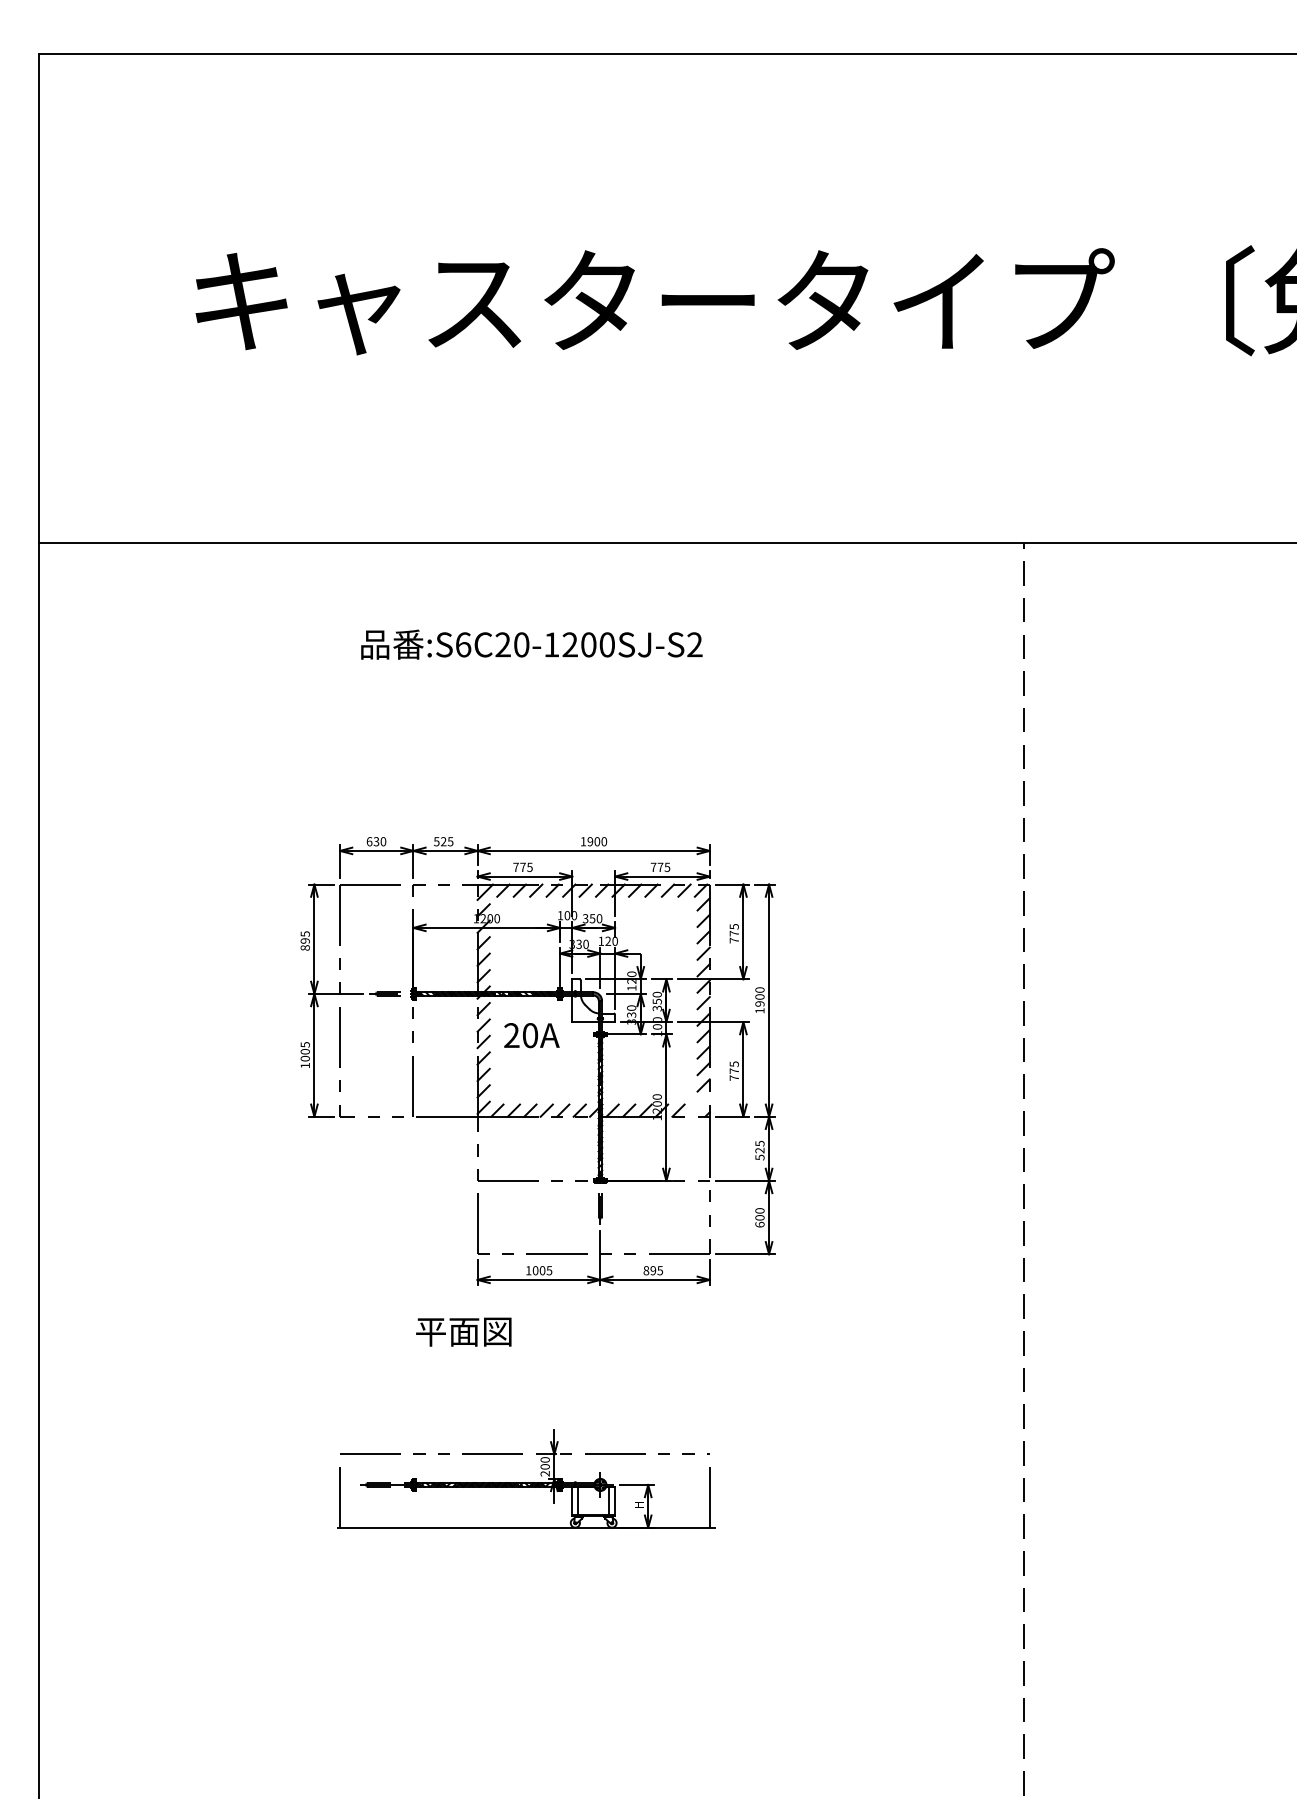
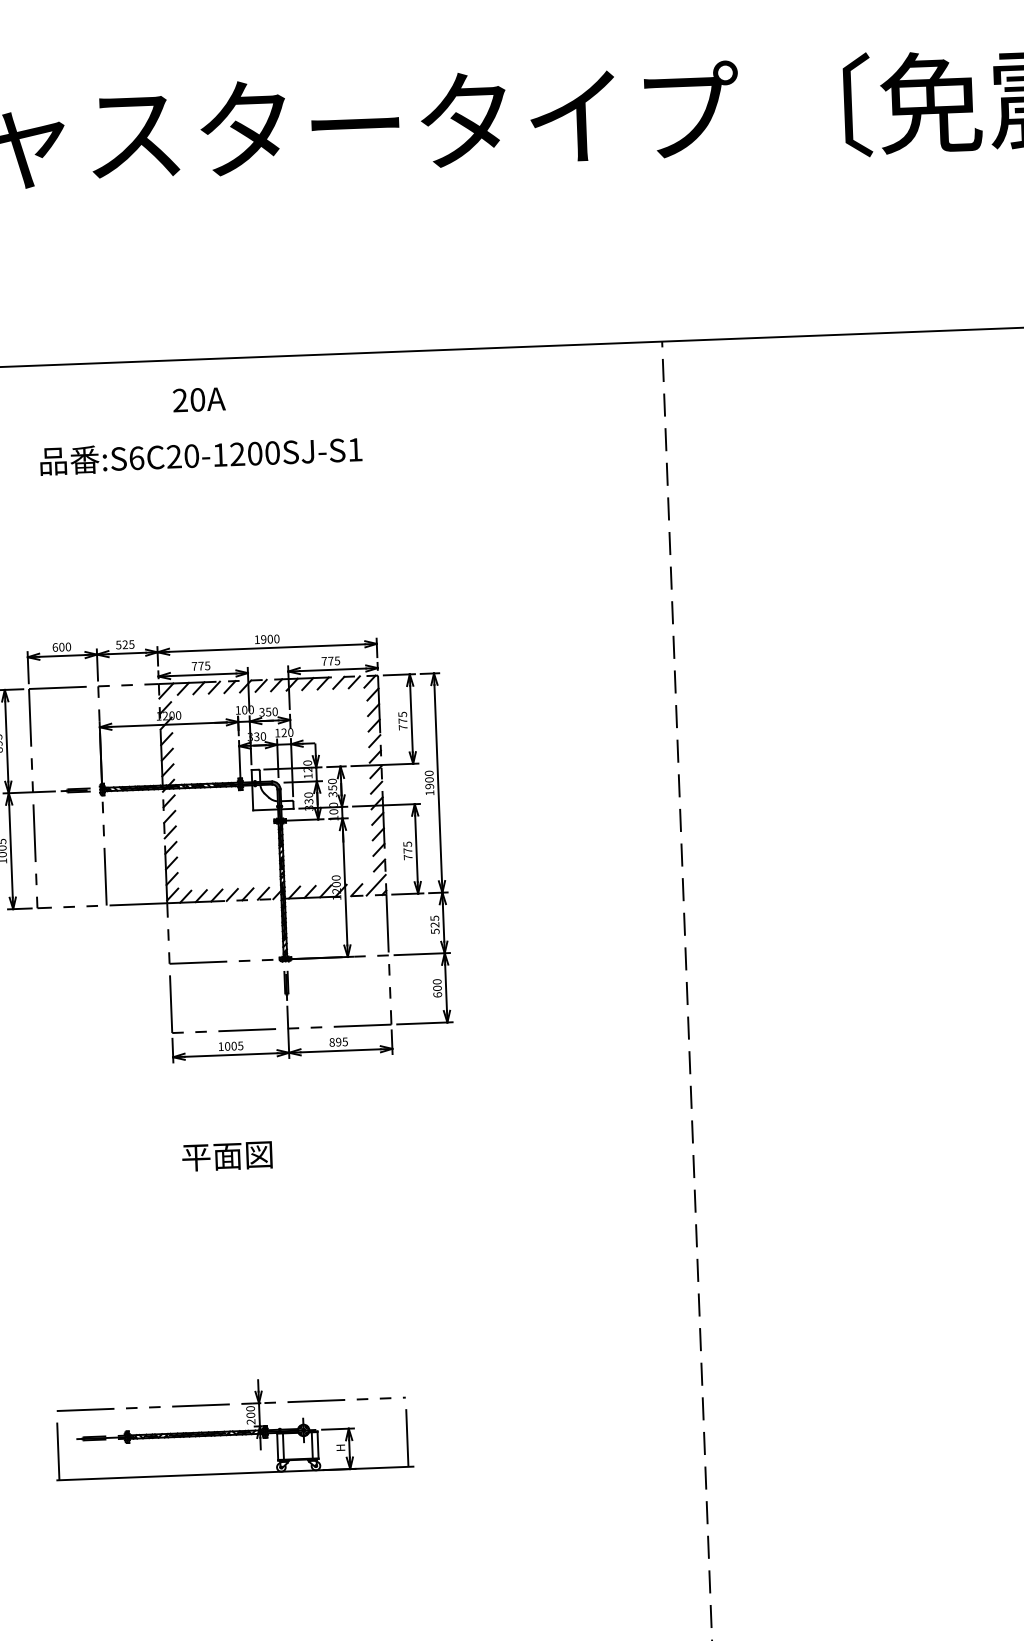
text: (694, 644) -> (354, 449), :S6C20-1200SJ-S2 -> :S6C20-1200SJ-S1
text: (376, 841) -> (61, 647), 630 -> 600
text: (531, 1035) -> (198, 399), moved
line: (698, 1105) -> (375, 884), added
text: (463, 1331) -> (226, 1155), moved
part: (526, 1478) -> (233, 1427), moved

